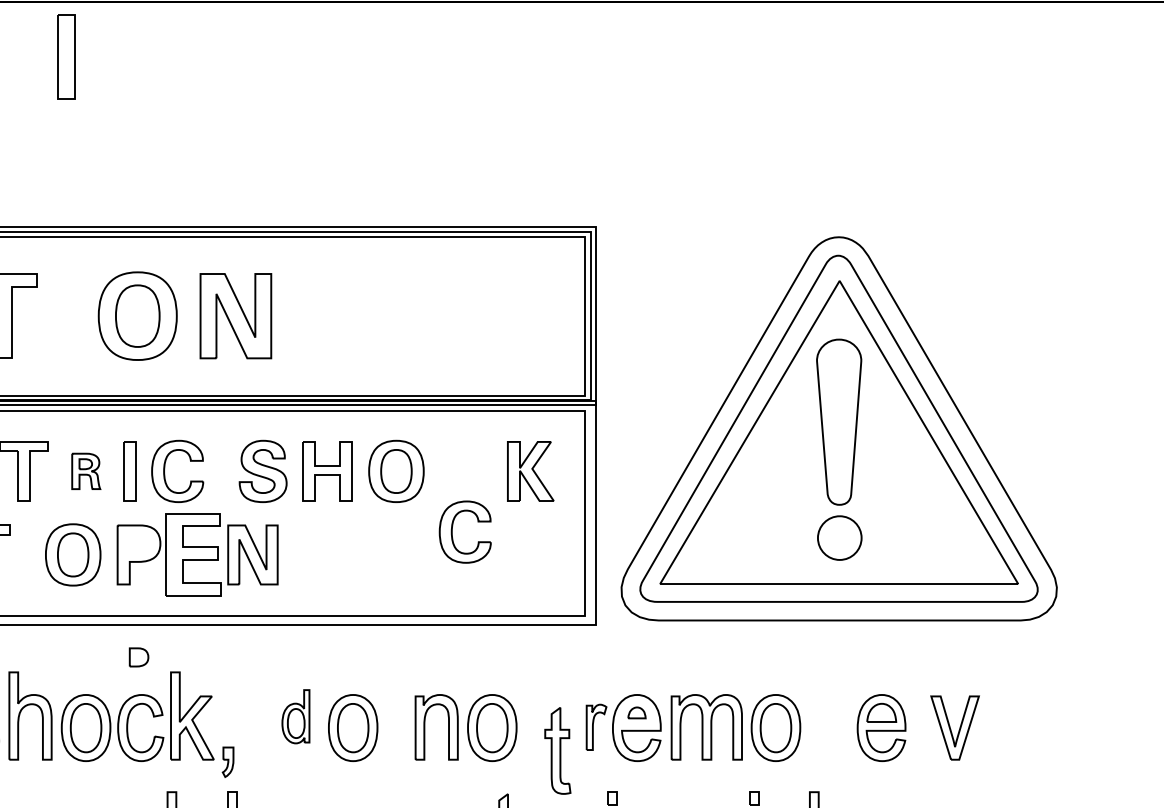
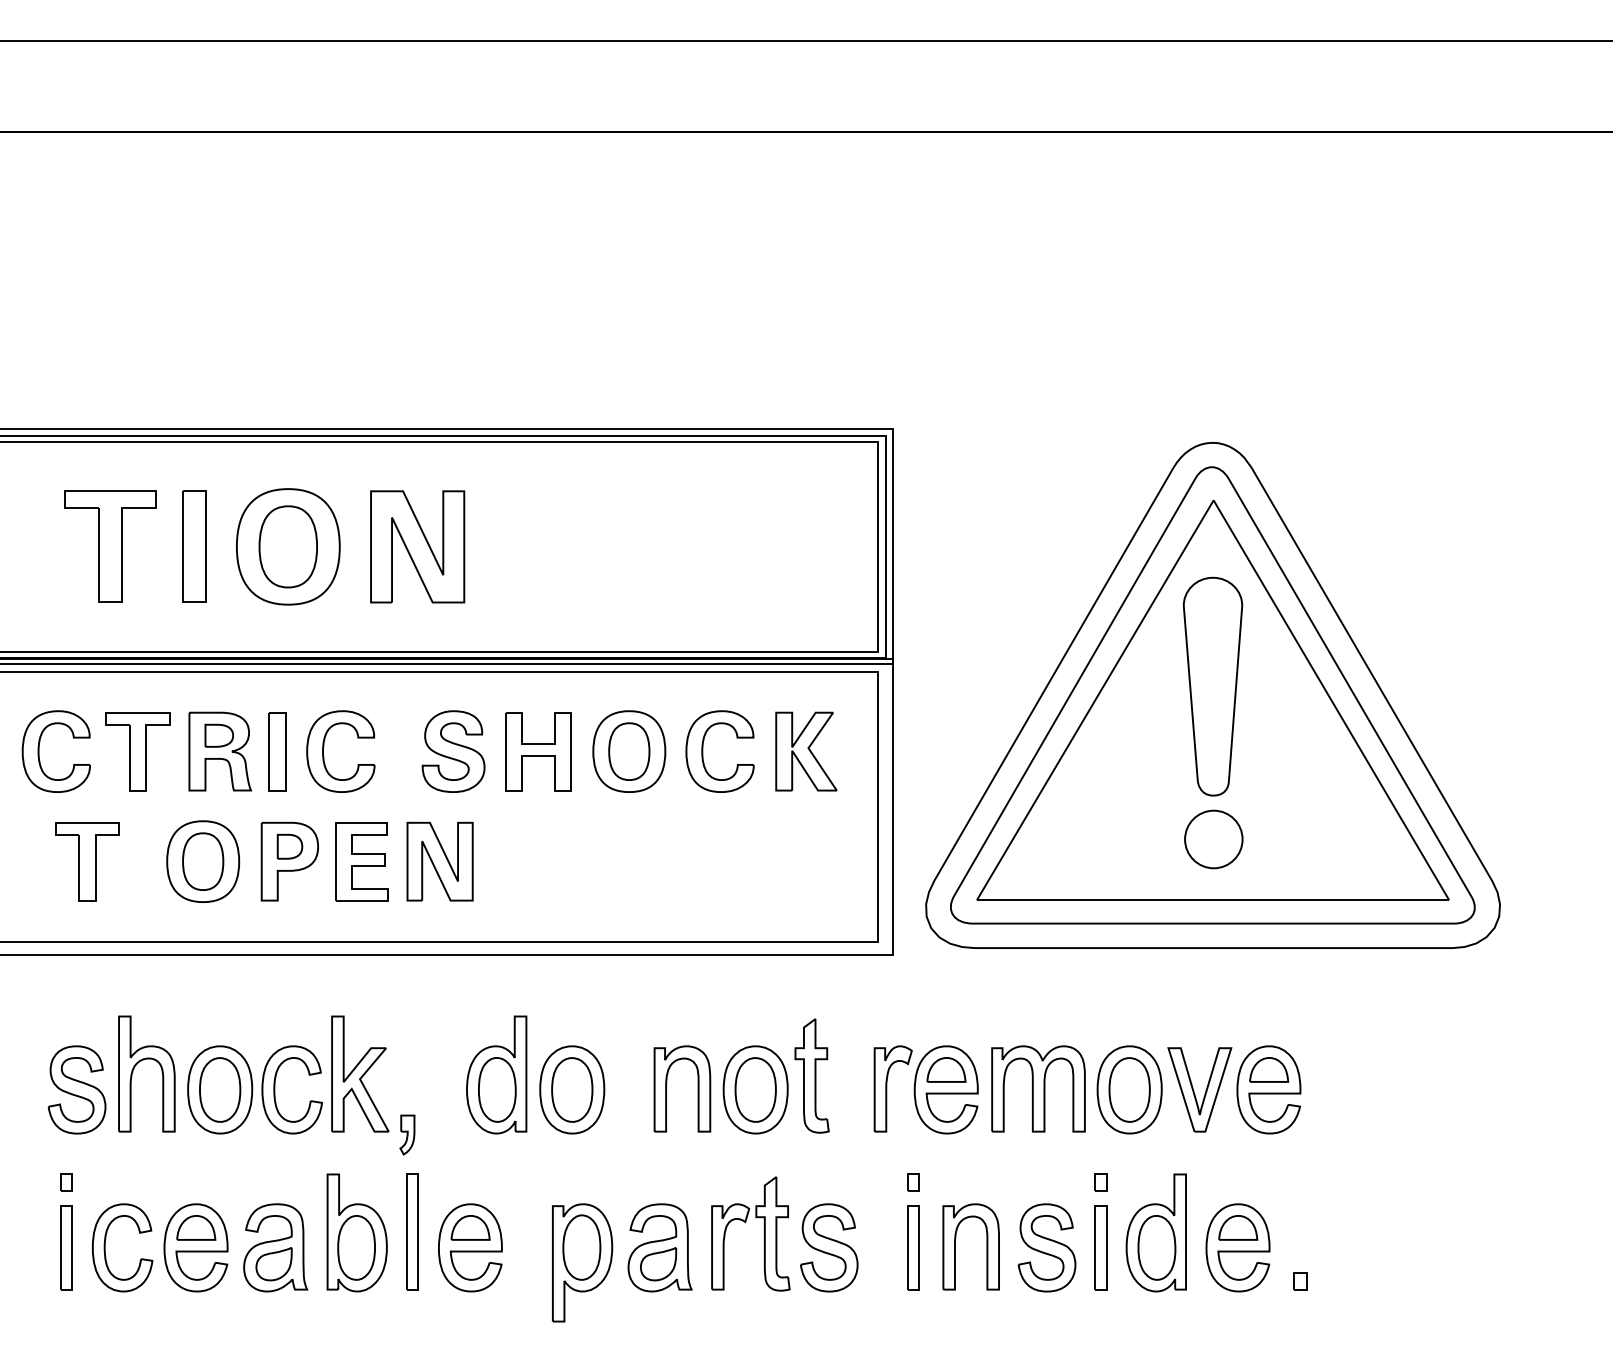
part: (66, 56) -> (194, 546), moved
part: (86, 471) -> (220, 751), size x1.67
part: (452, 532) -> (703, 751), moved
part: (193, 554) -> (361, 861), size x0.71
part: (138, 657) -> (289, 846), moved
part: (637, 712) -> (946, 1069), size x1.67
part: (295, 716) -> (496, 1074), size x1.67
part: (596, 726) -> (892, 1088), size x1.43
part: (954, 727) -> (1199, 1089), moved
part: (557, 750) -> (811, 1075), moved

